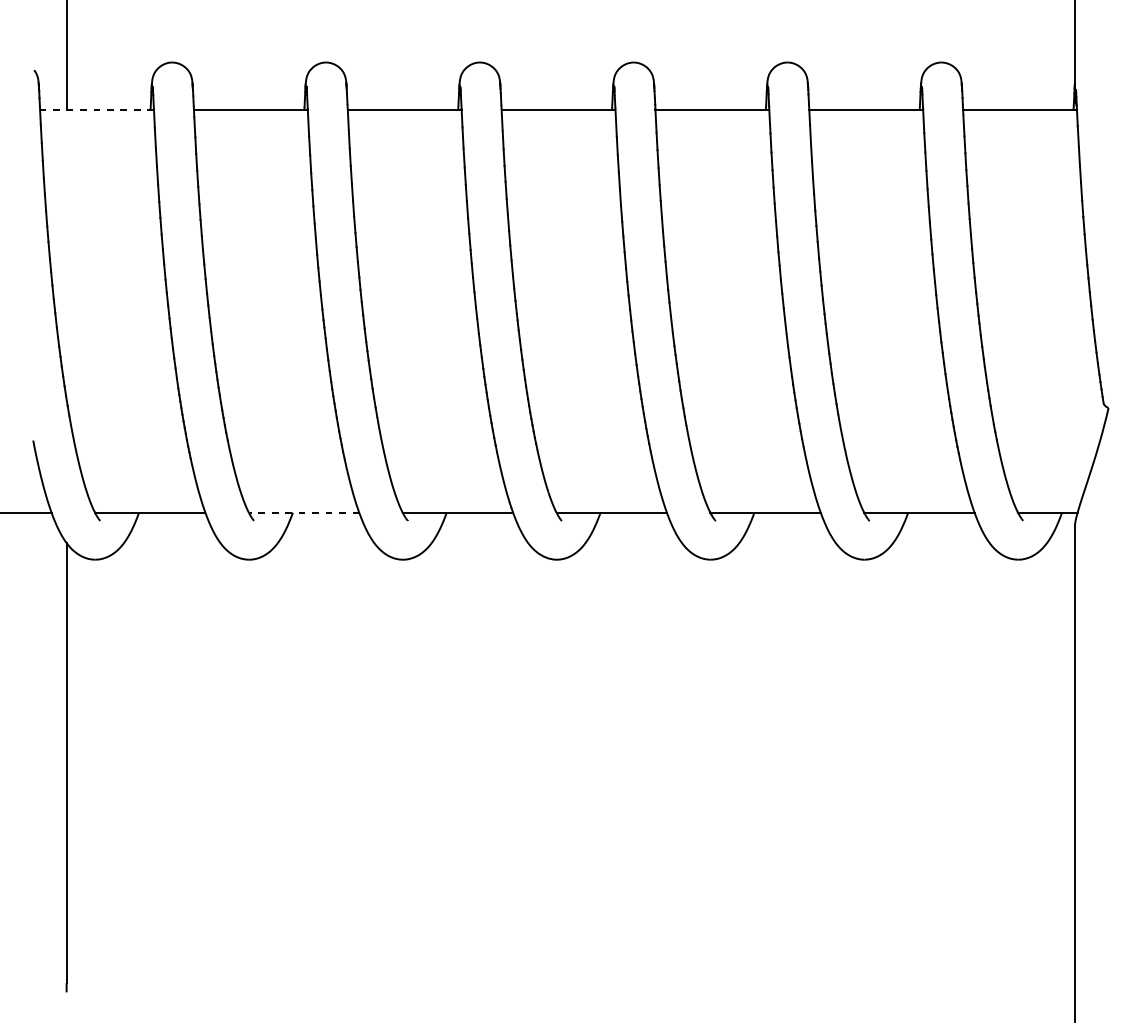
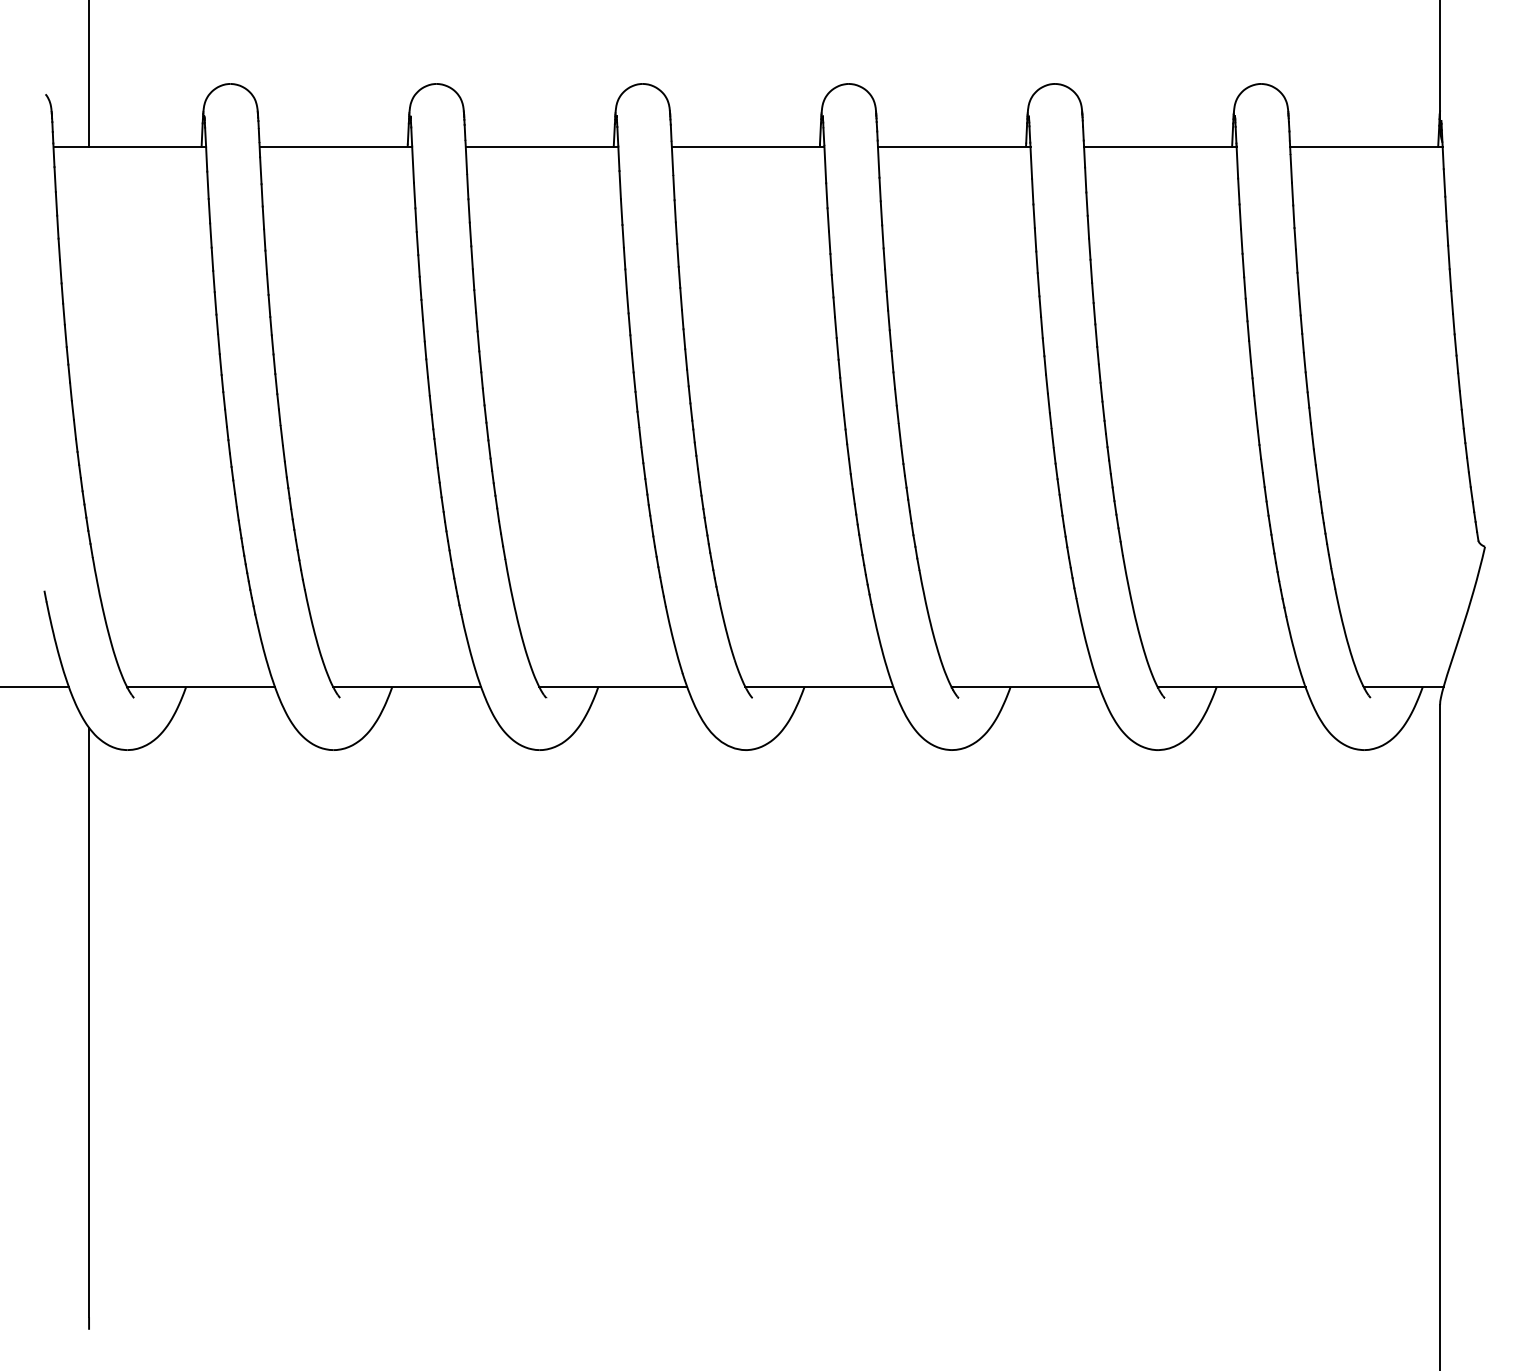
line: (96, 109) -> (129, 146), dashed -> solid
line: (304, 512) -> (407, 687), dashed -> solid

